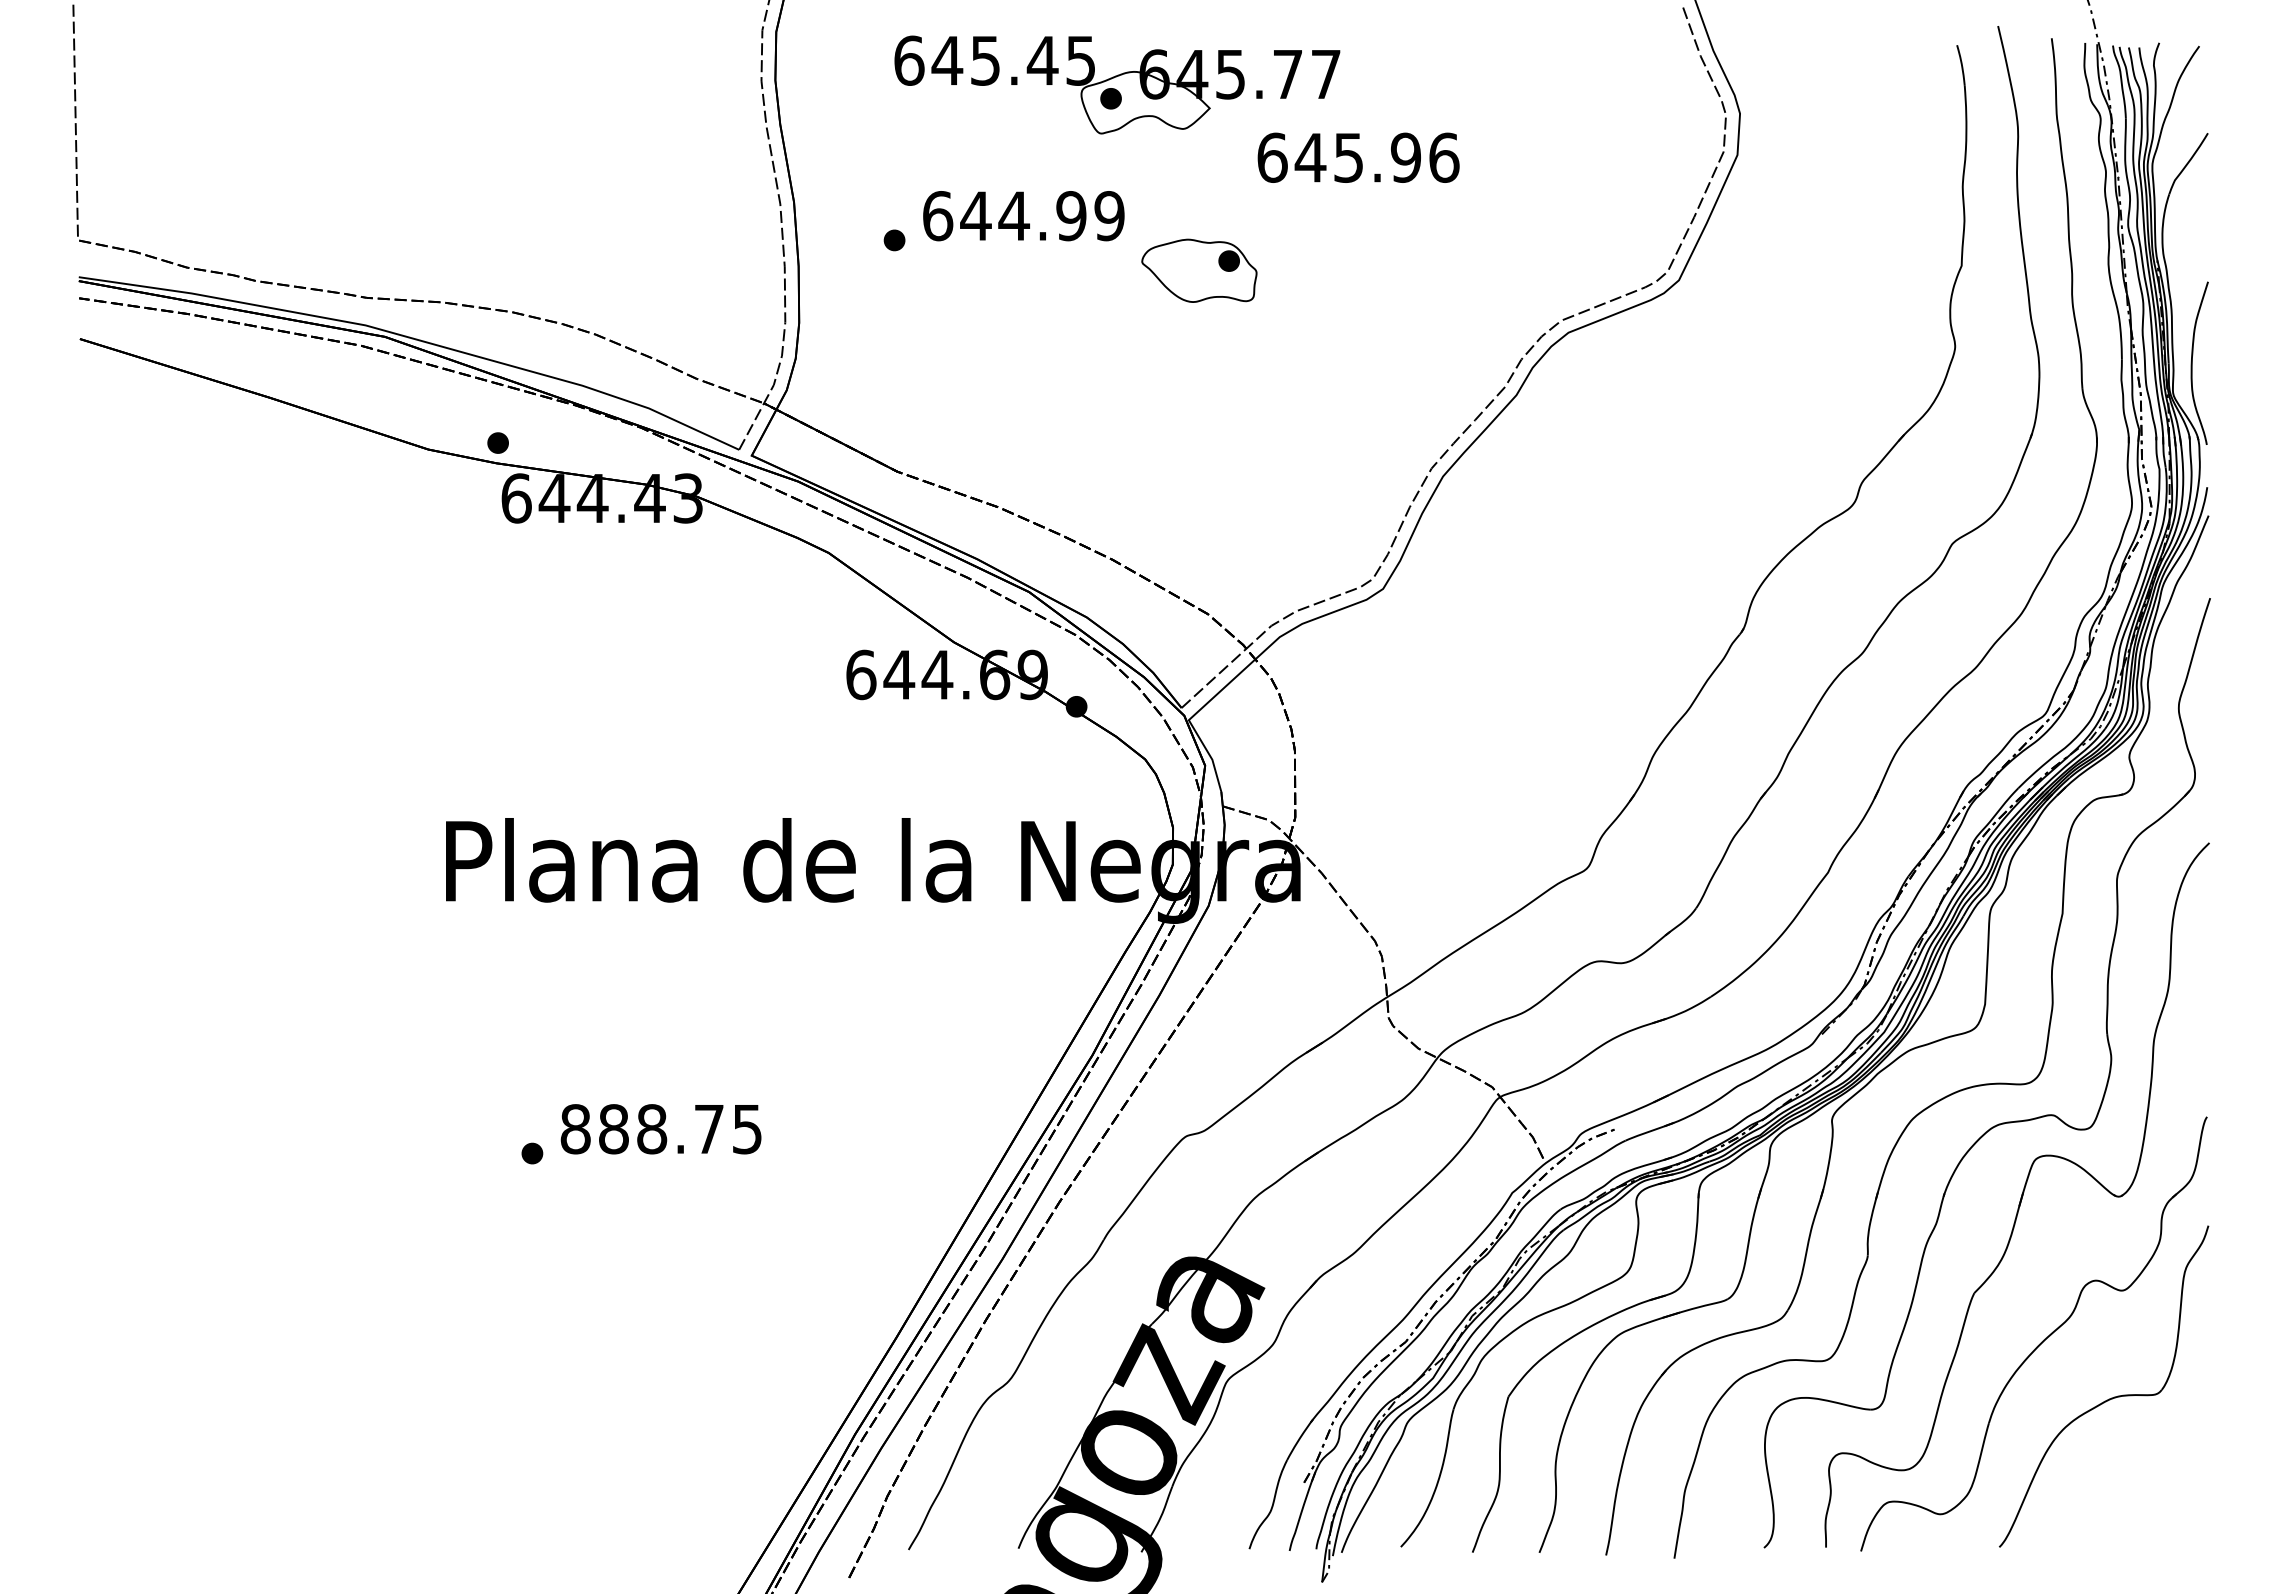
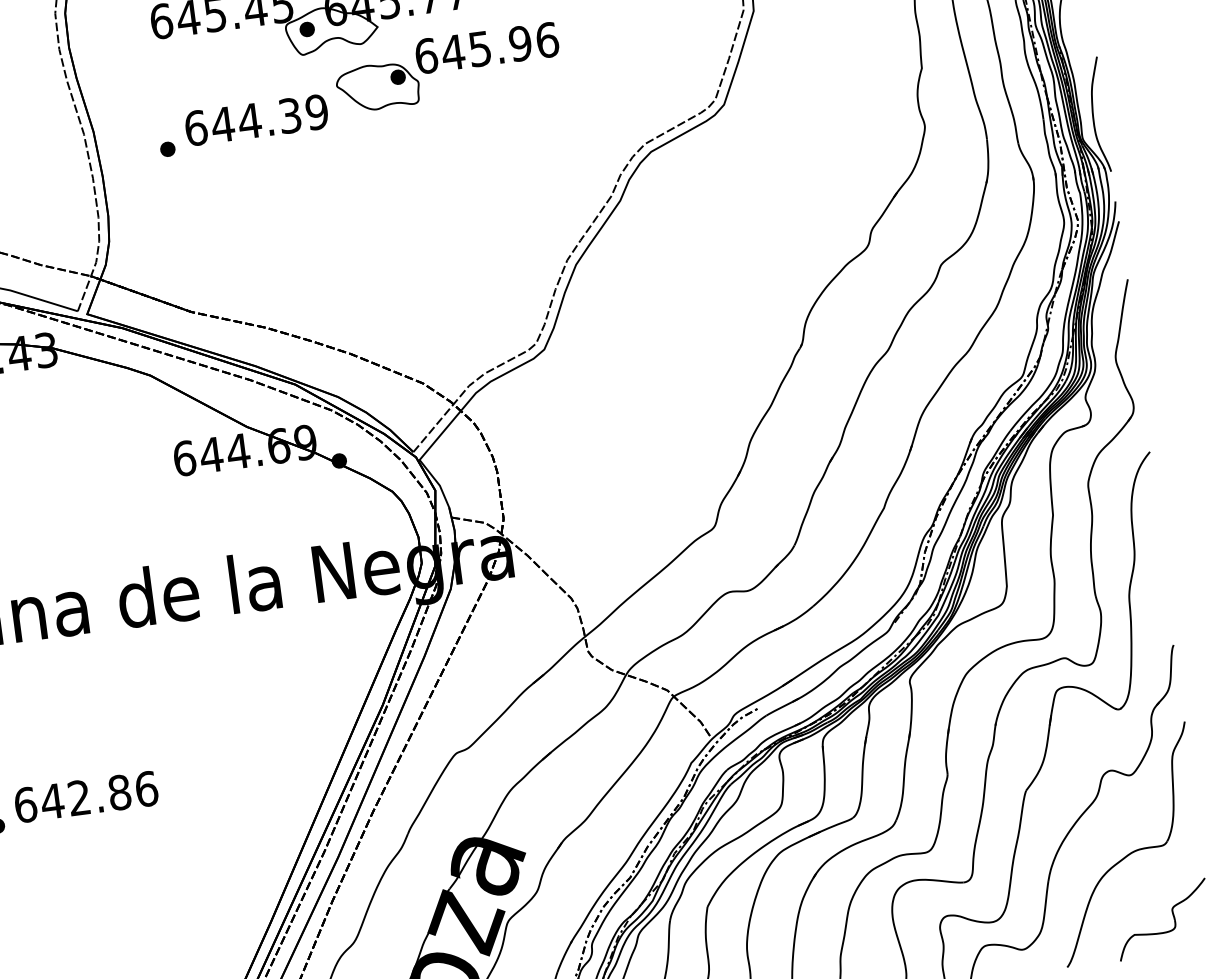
text: (1071, 216) -> (290, 116), 644.99 -> 644.39
part: (1199, 270) -> (378, 86), moved
text: (661, 1129) -> (86, 797), 888.75 -> 642.86
part: (2156, 1496) -> (1173, 917), added

